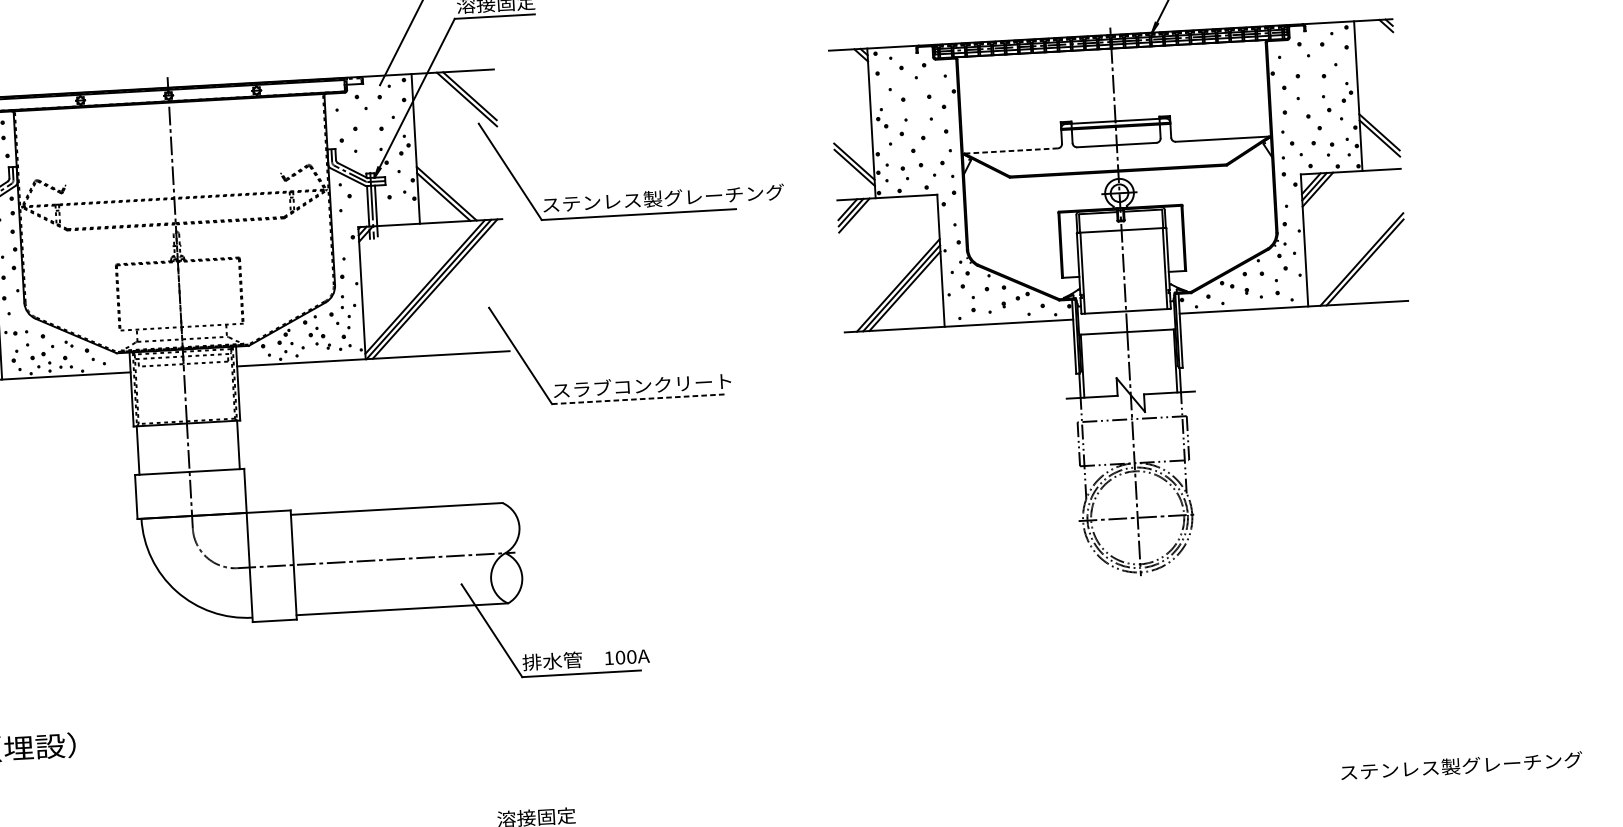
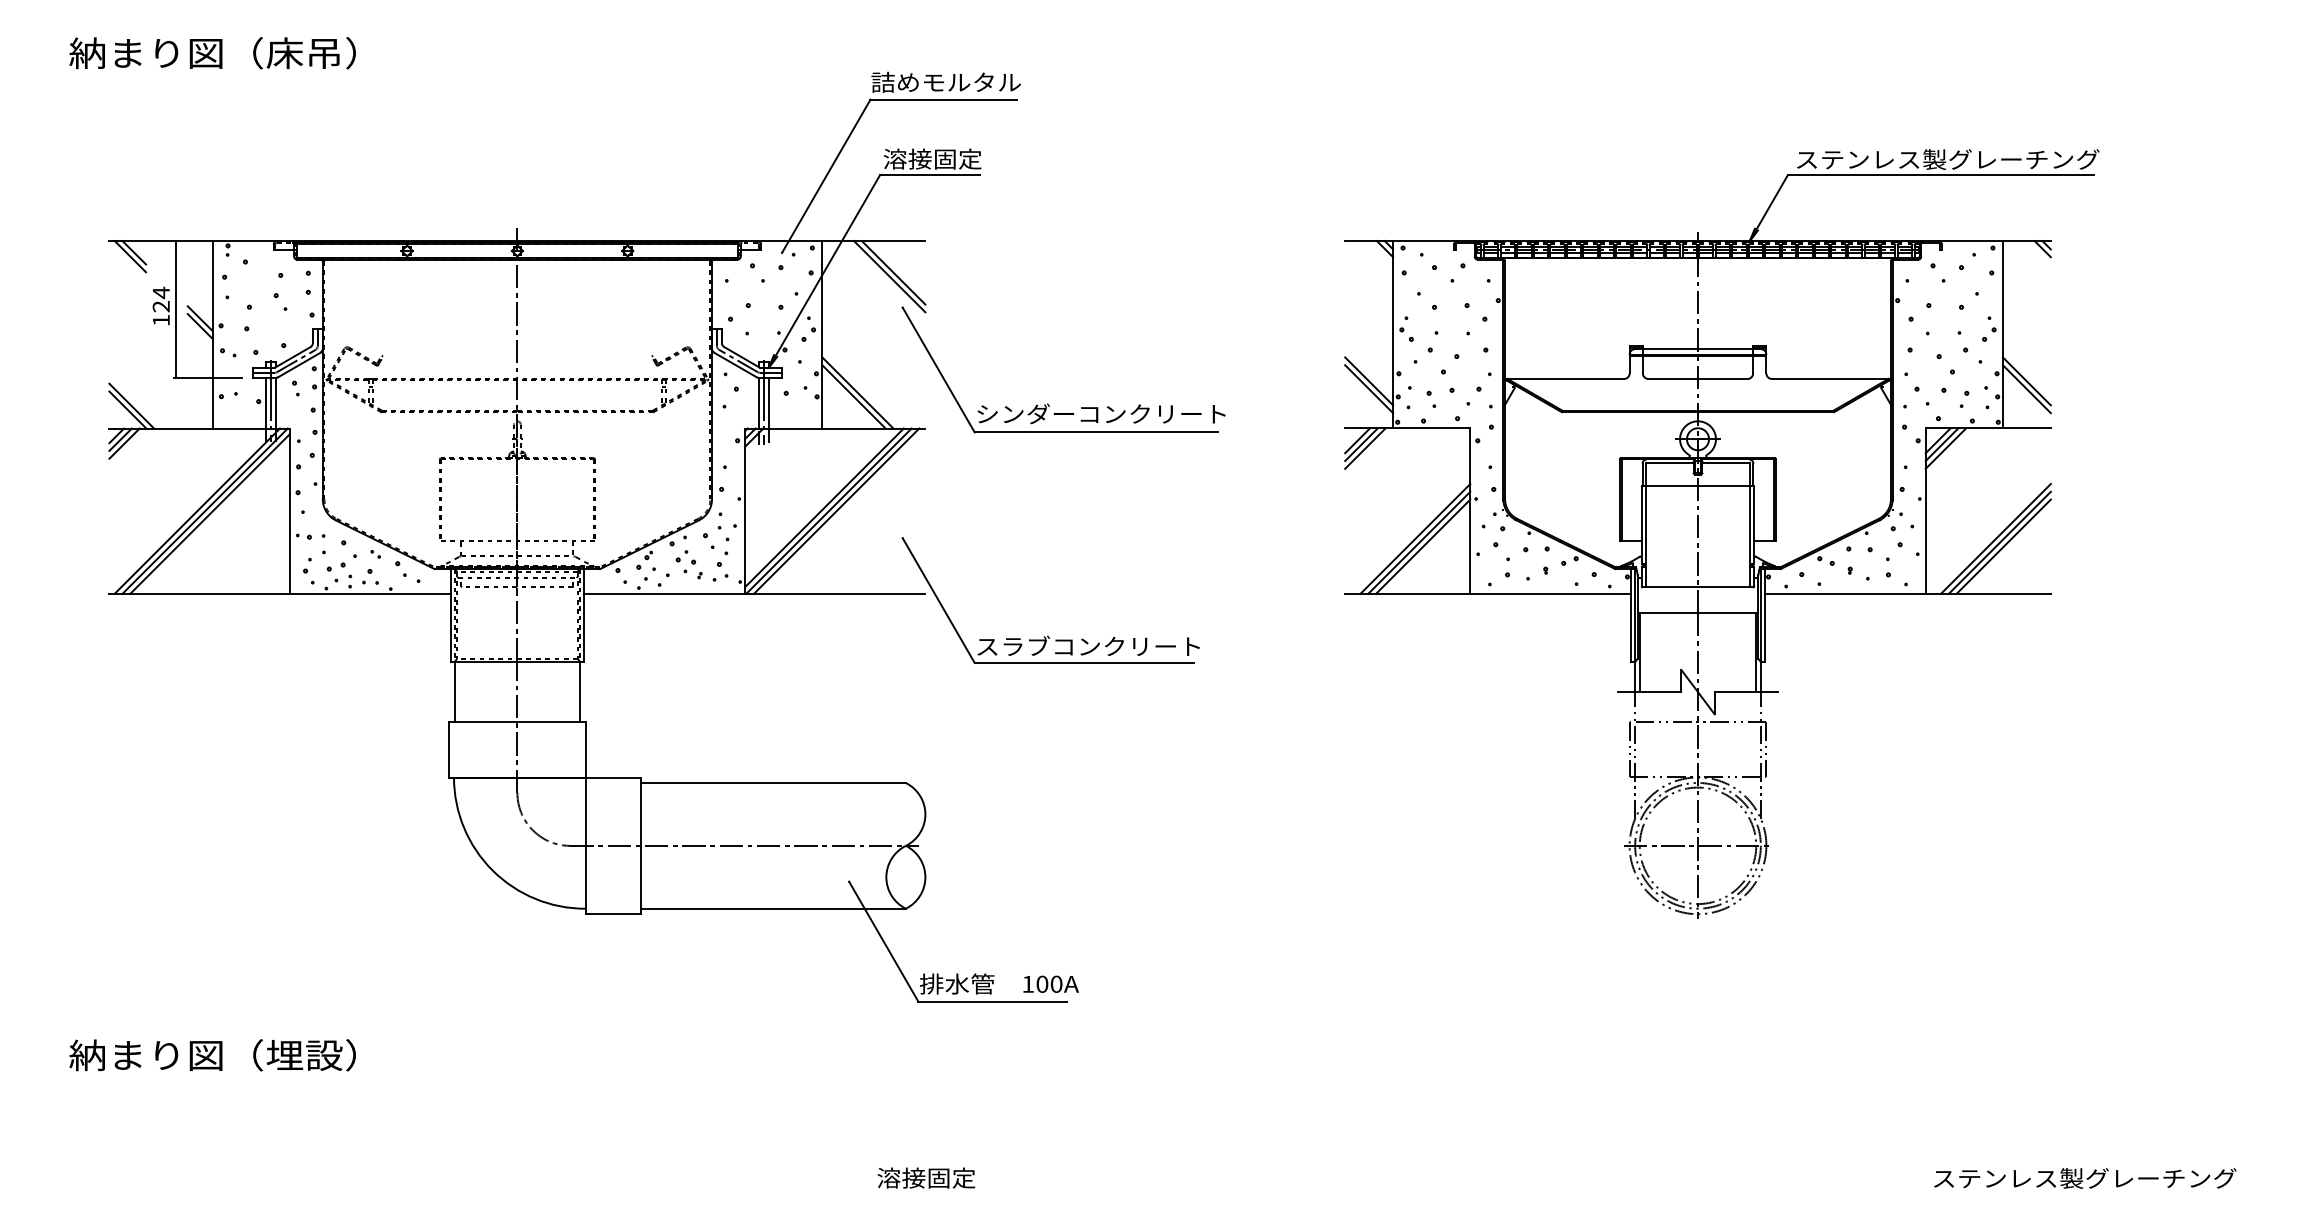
line: (1011, 150) -> (1566, 378), dashed -> solid
text: (663, 198) -> (1128, 413), ステンレス製グレーチング -> シンダーコンクリート
line: (1368, 265) -> (2003, 546), added
line: (639, 398) -> (1084, 662), dashed -> solid

